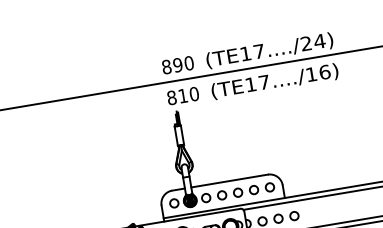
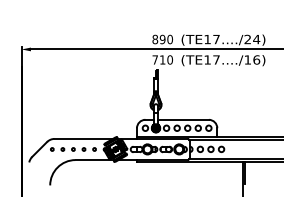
text: (172, 97) -> (155, 59), 810 -> 710

